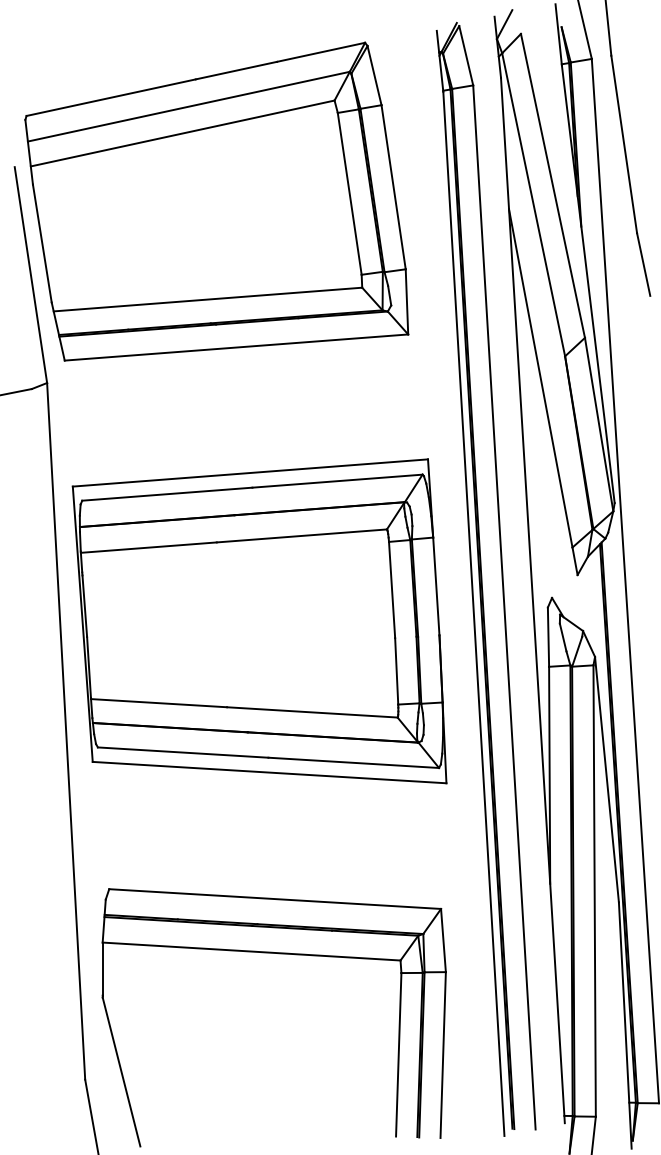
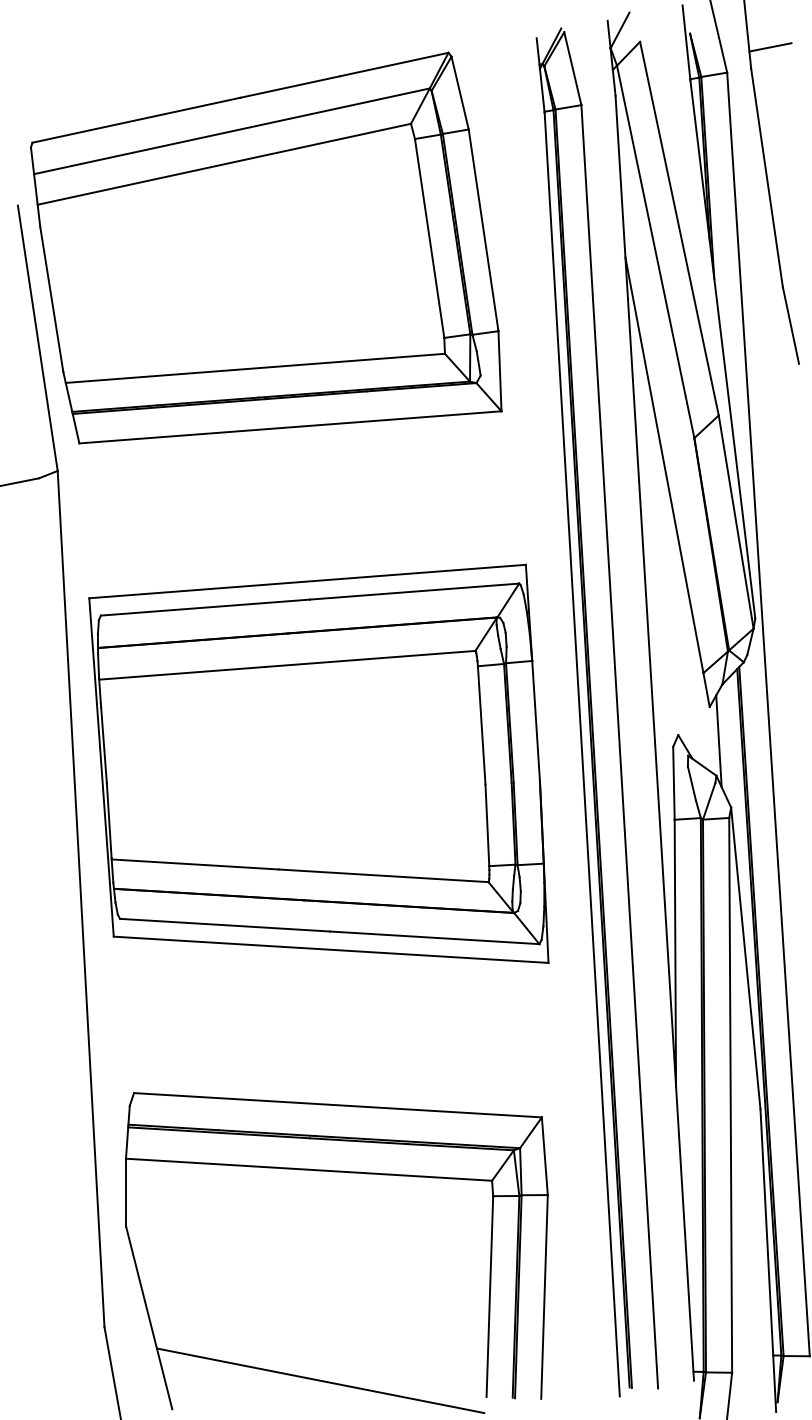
line: (627, 38) -> (770, 47), added
line: (584, 603) -> (718, 741), added
line: (260, 1123) -> (320, 1380), added

